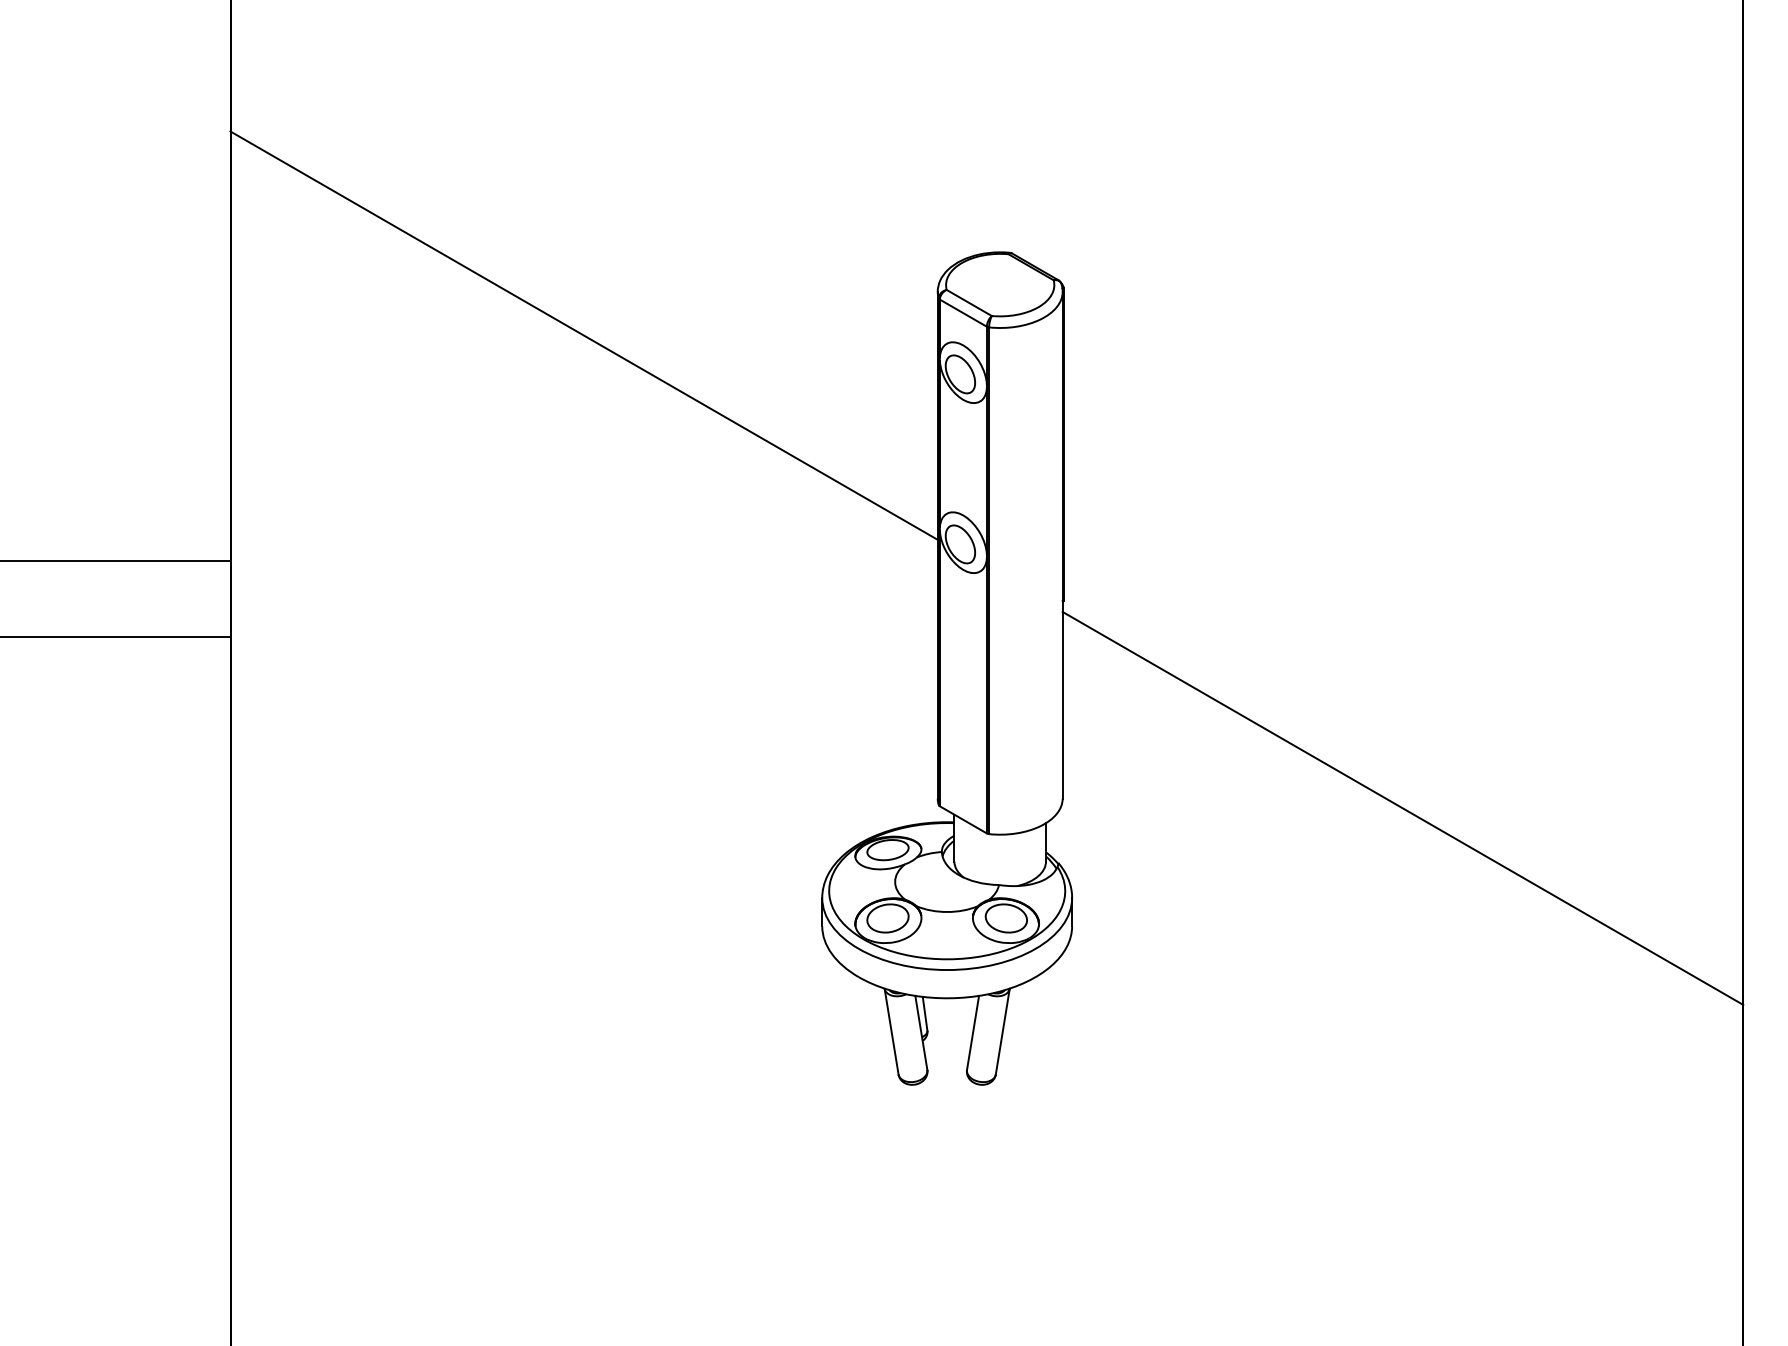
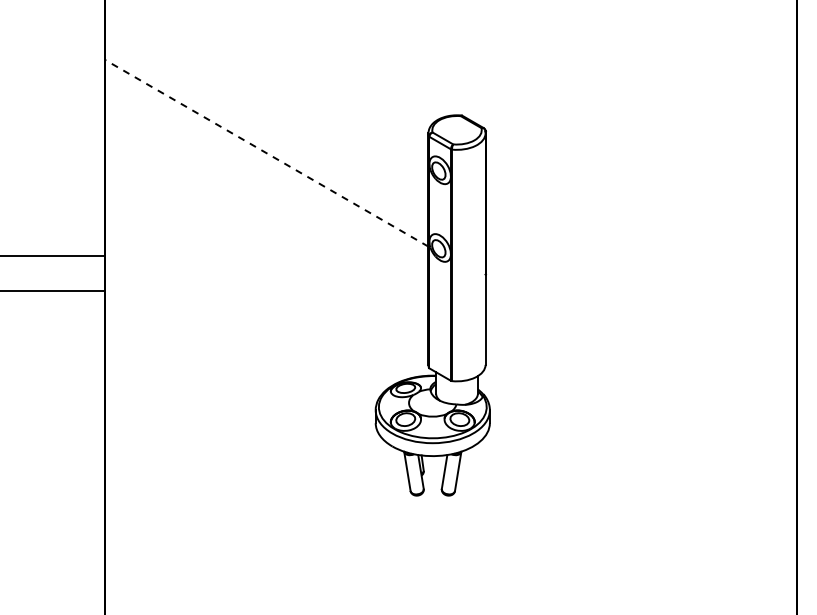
line: (583, 335) -> (266, 153), solid -> dashed
line: (1401, 808) -> (640, 369), removed

